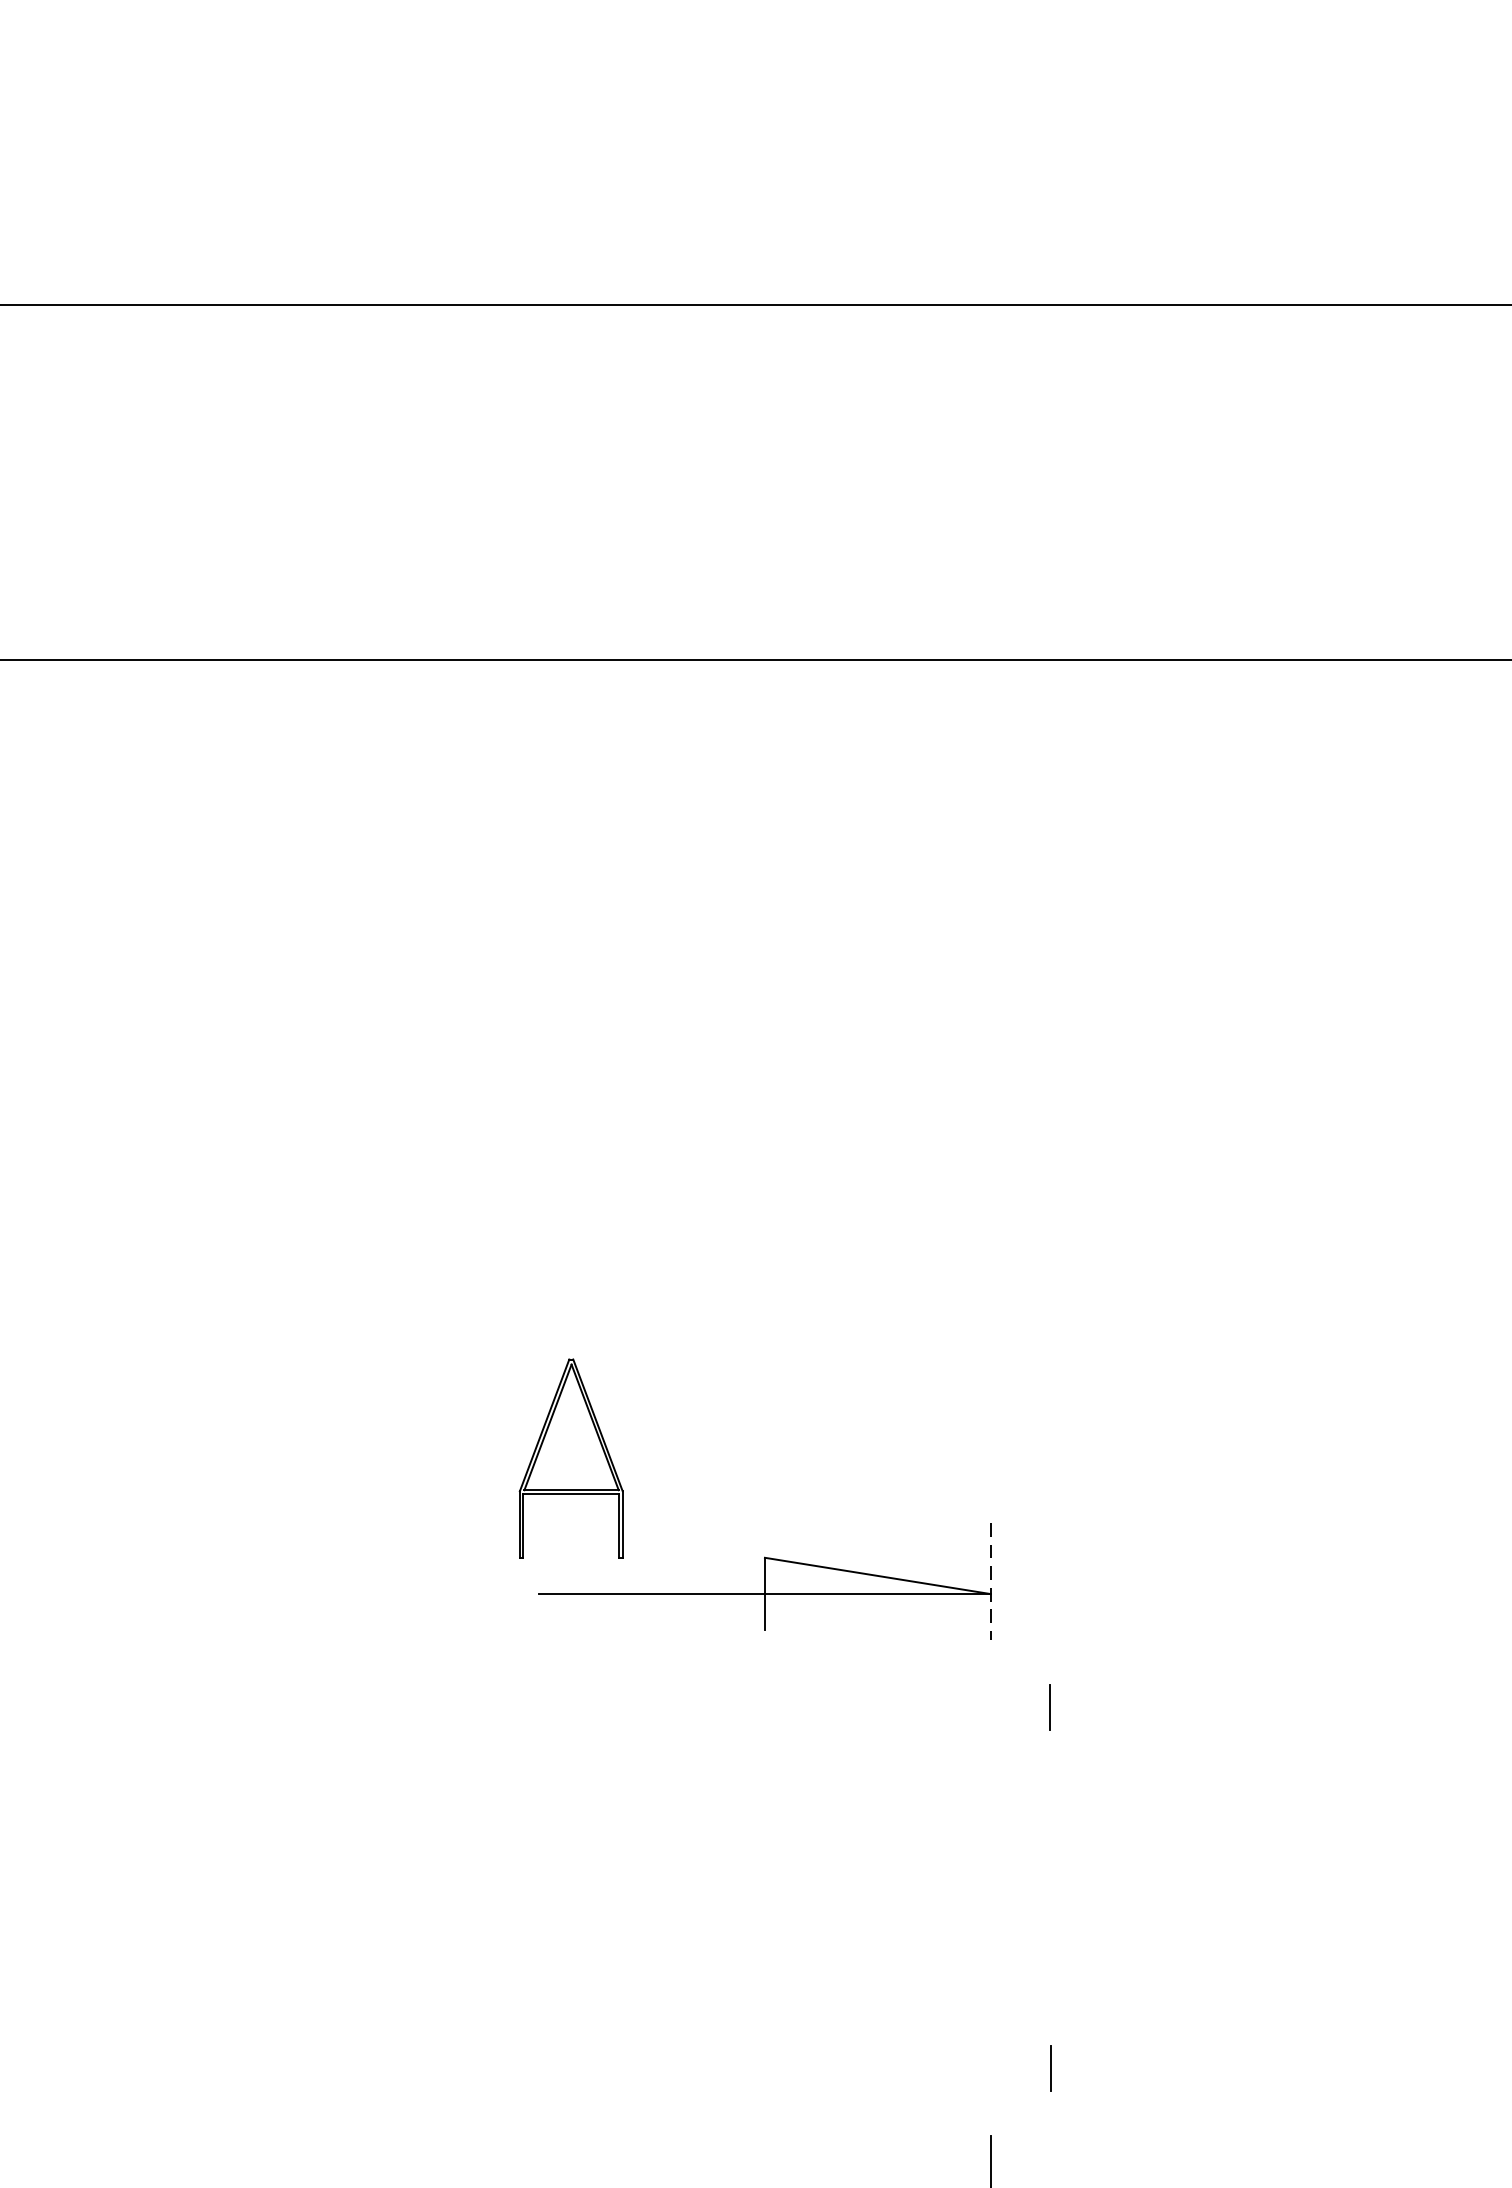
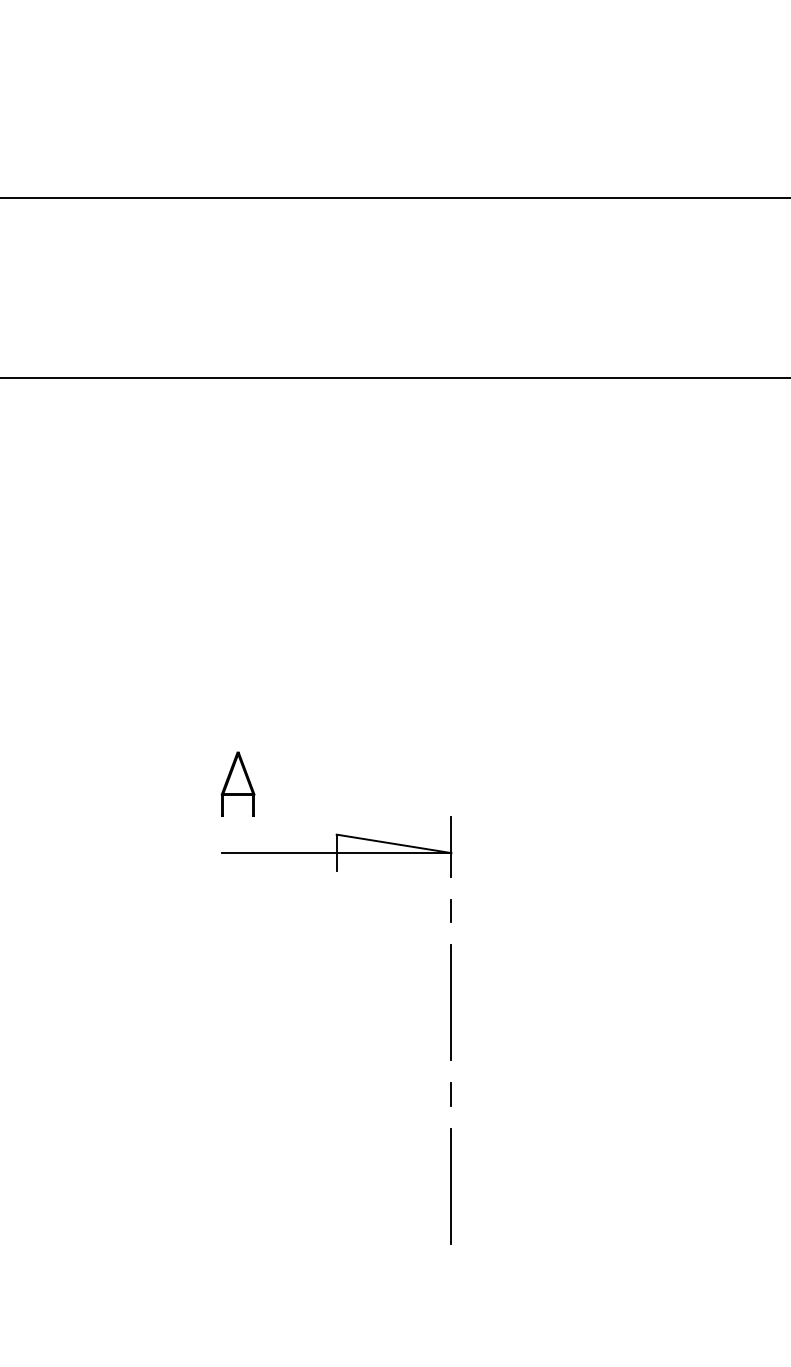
part: (569, 1457) -> (237, 783), size x0.62
line: (990, 1581) -> (451, 846), dashed -> solid
line: (1047, 1706) -> (450, 910), moved
line: (990, 1887) -> (451, 1002), added
line: (1049, 2068) -> (450, 1094), moved

